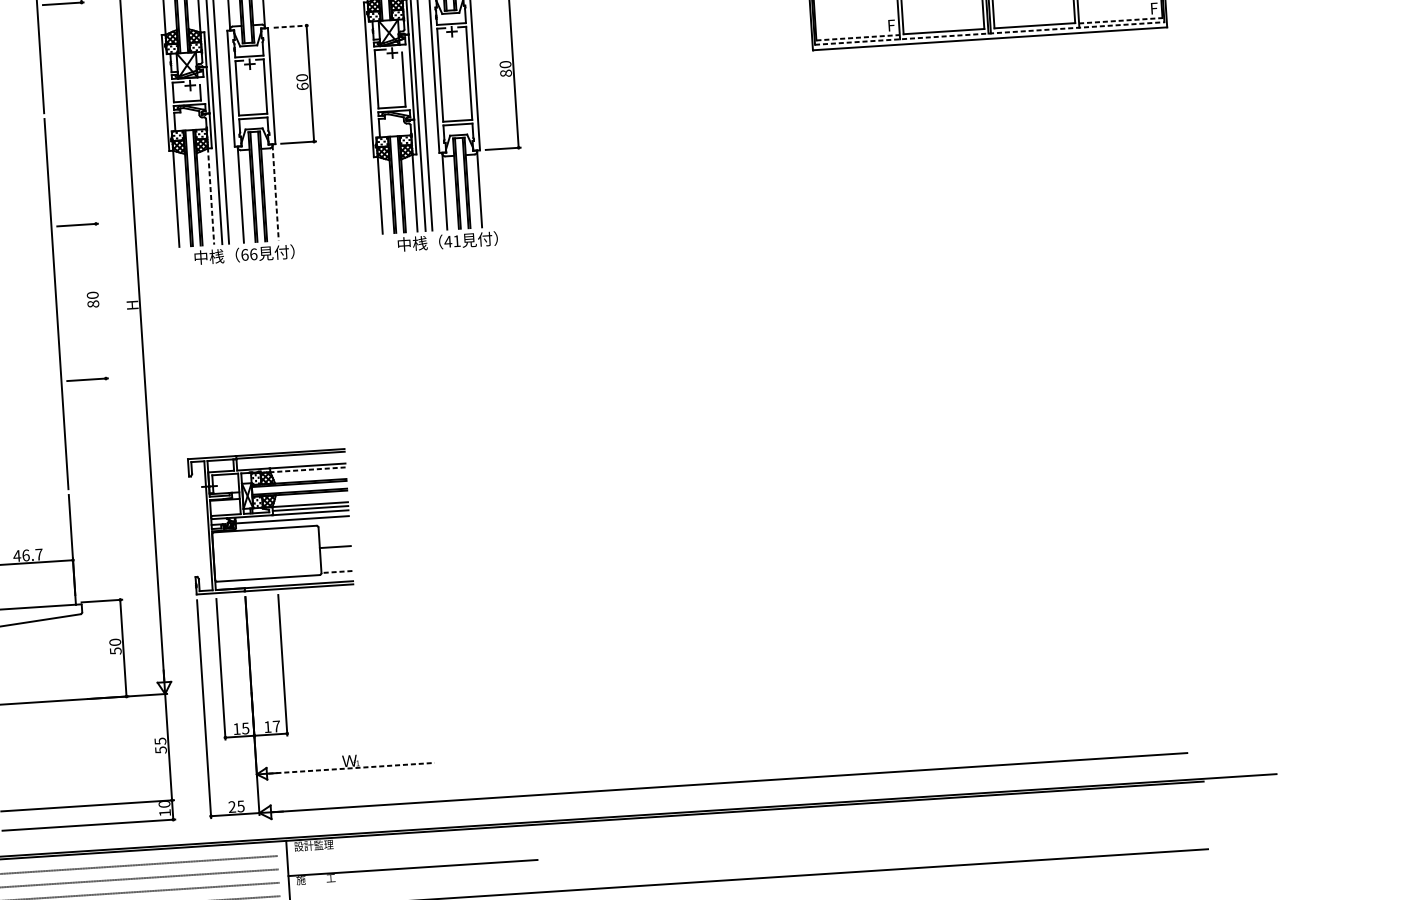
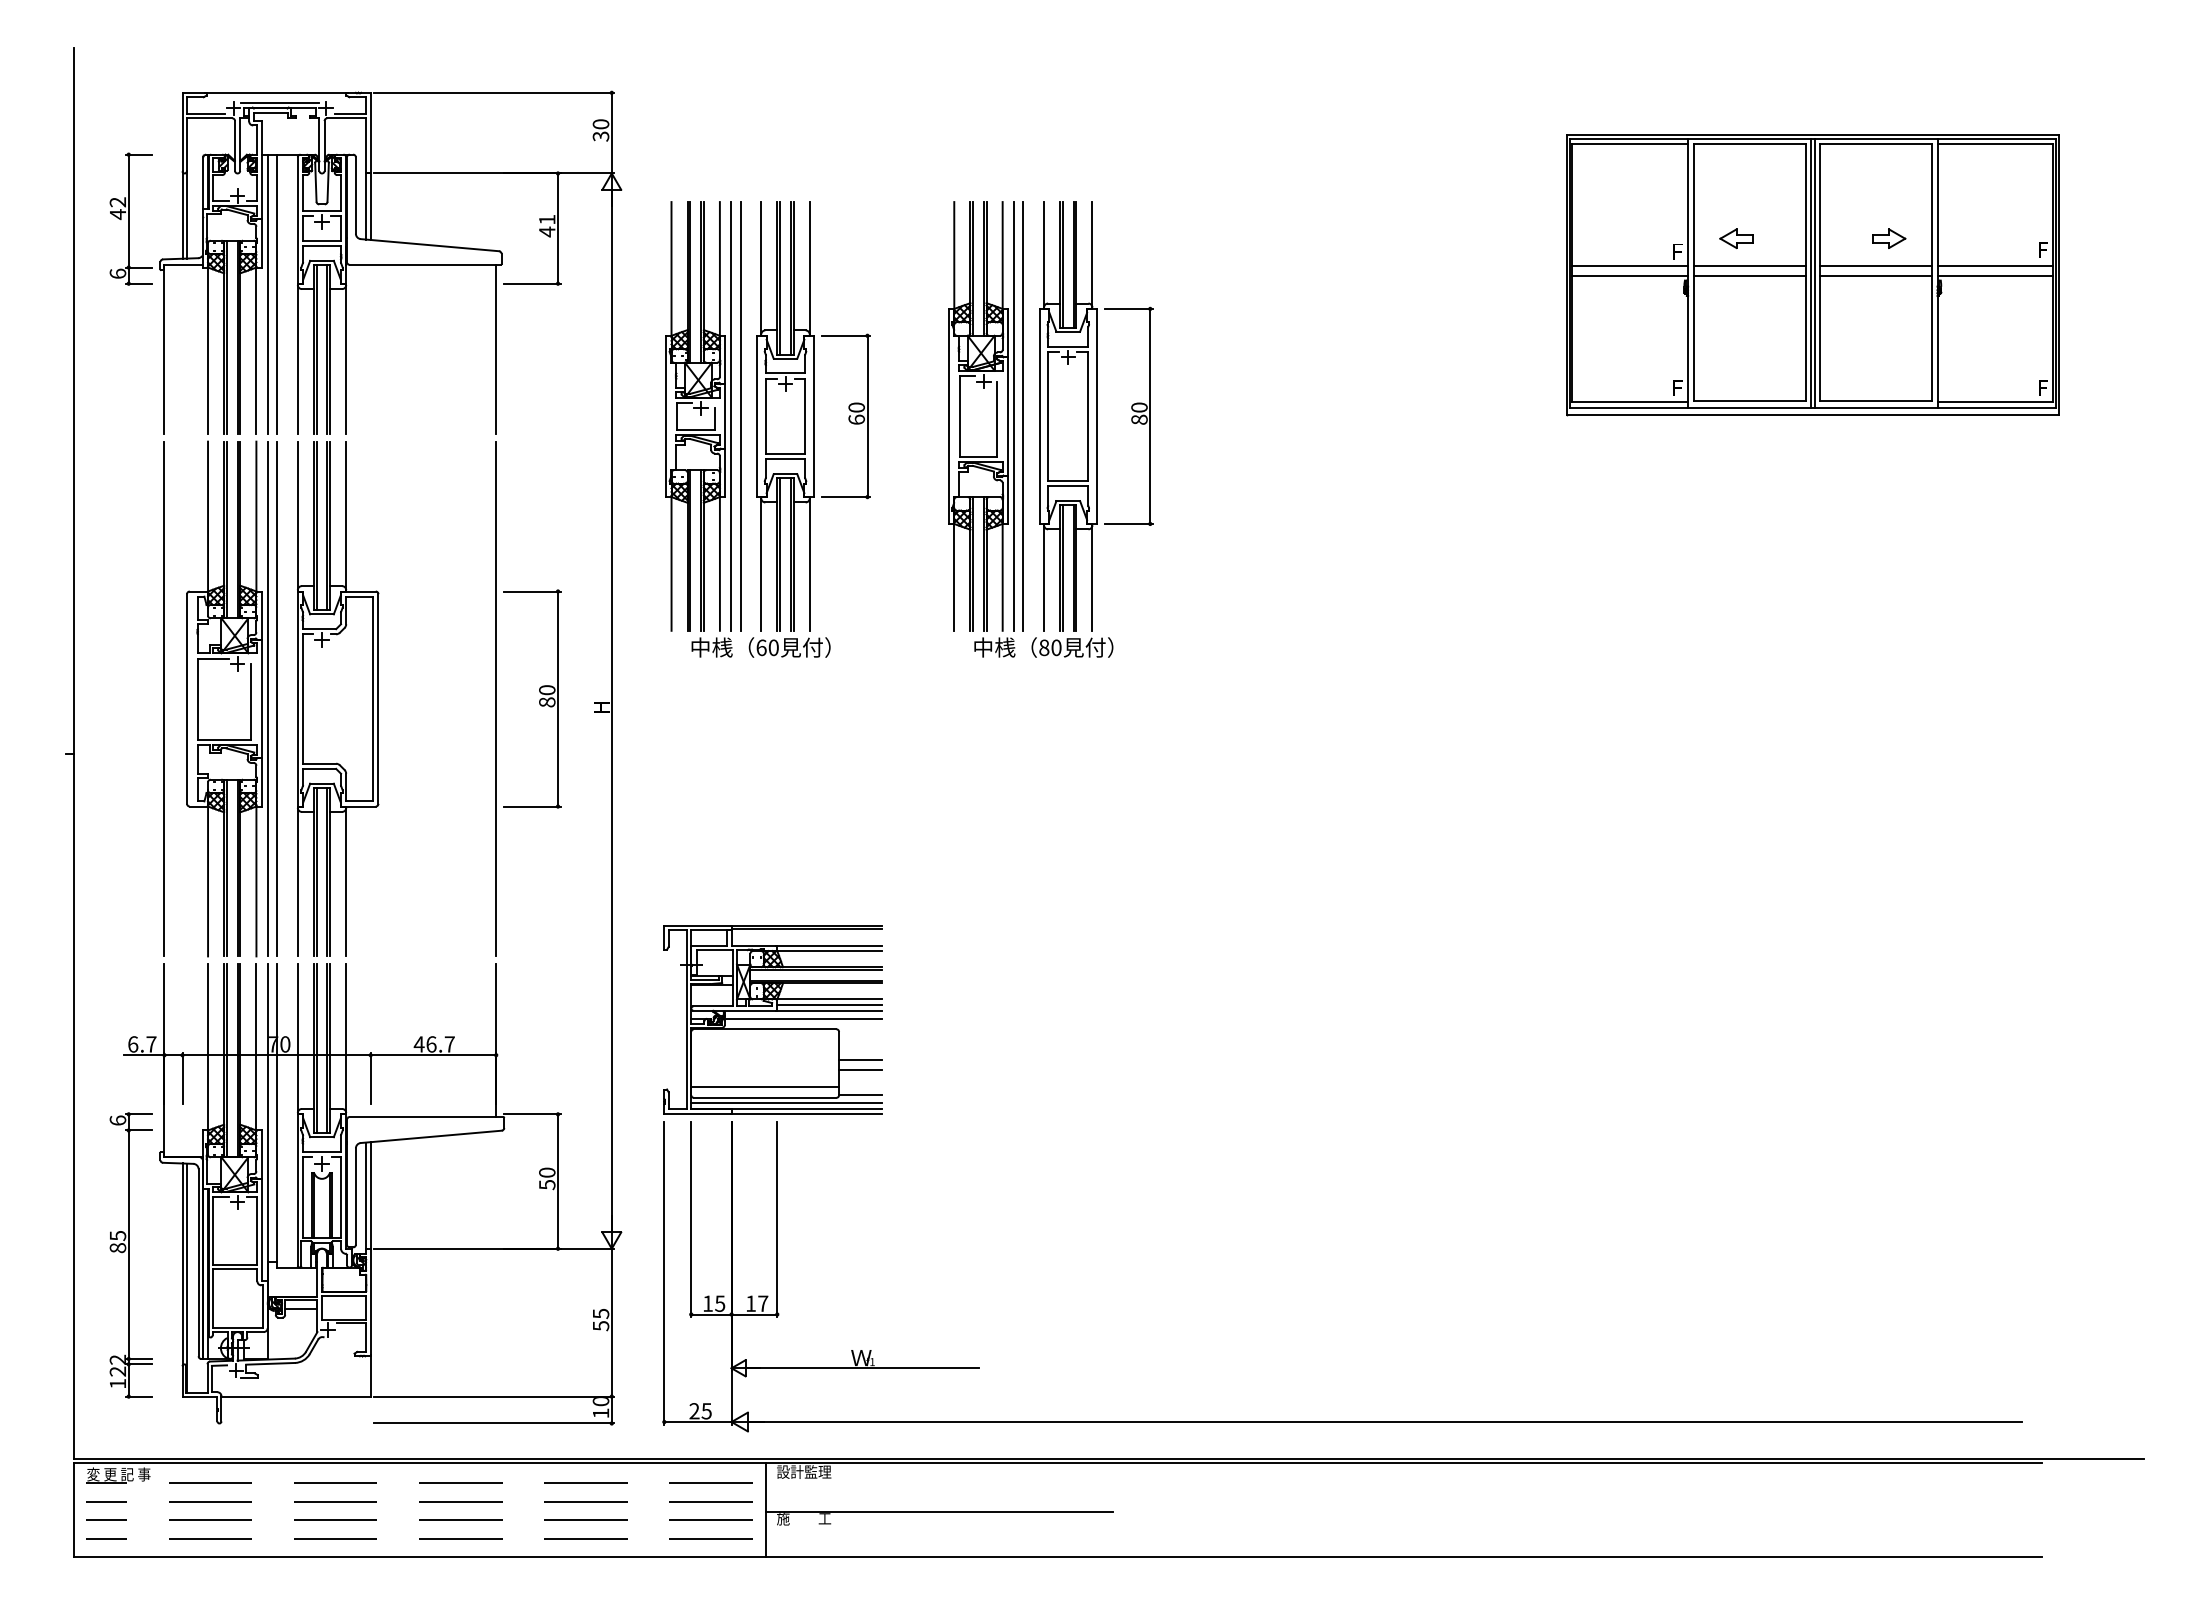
line: (1120, 20) -> (1995, 401), dashed -> solid
line: (291, 26) -> (846, 335), dashed -> solid
line: (989, 33) -> (1812, 407), dashed -> solid
line: (858, 37) -> (1630, 401), dashed -> solid
line: (275, 193) -> (809, 565), dashed -> solid
line: (210, 196) -> (719, 563), dashed -> solid
text: (451, 241) -> (1049, 647), 41 -> 80
text: (253, 254) -> (773, 647), 66 -> 60
line: (101, 300) -> (558, 698), added
line: (307, 470) -> (829, 951), dashed -> solid
line: (335, 553) -> (860, 1069), added
line: (268, 570) -> (765, 1086), added
line: (336, 572) -> (860, 1095), dashed -> solid
line: (284, 581) -> (786, 1103), added
line: (351, 768) -> (863, 1368), dashed -> solid

